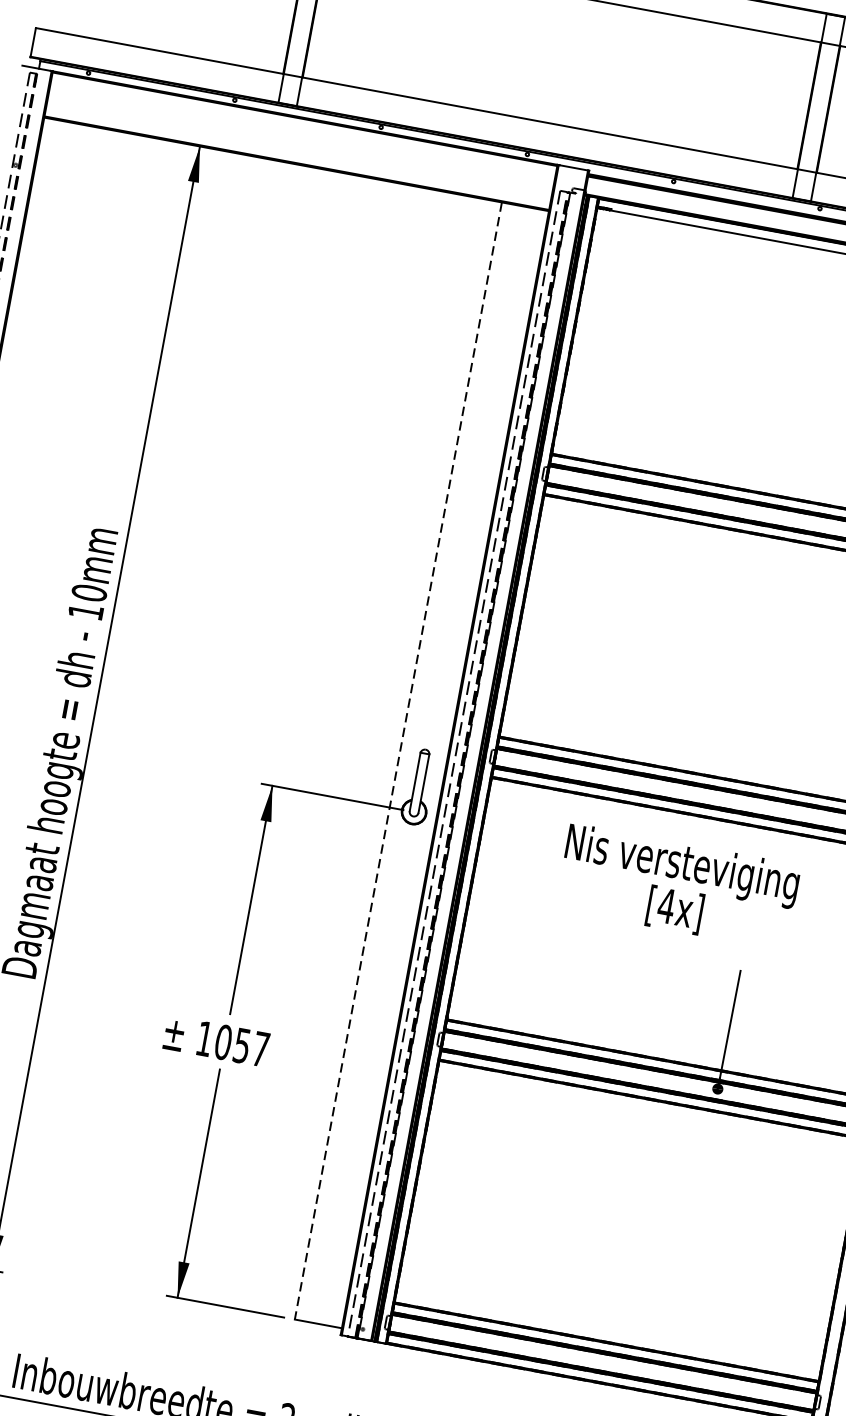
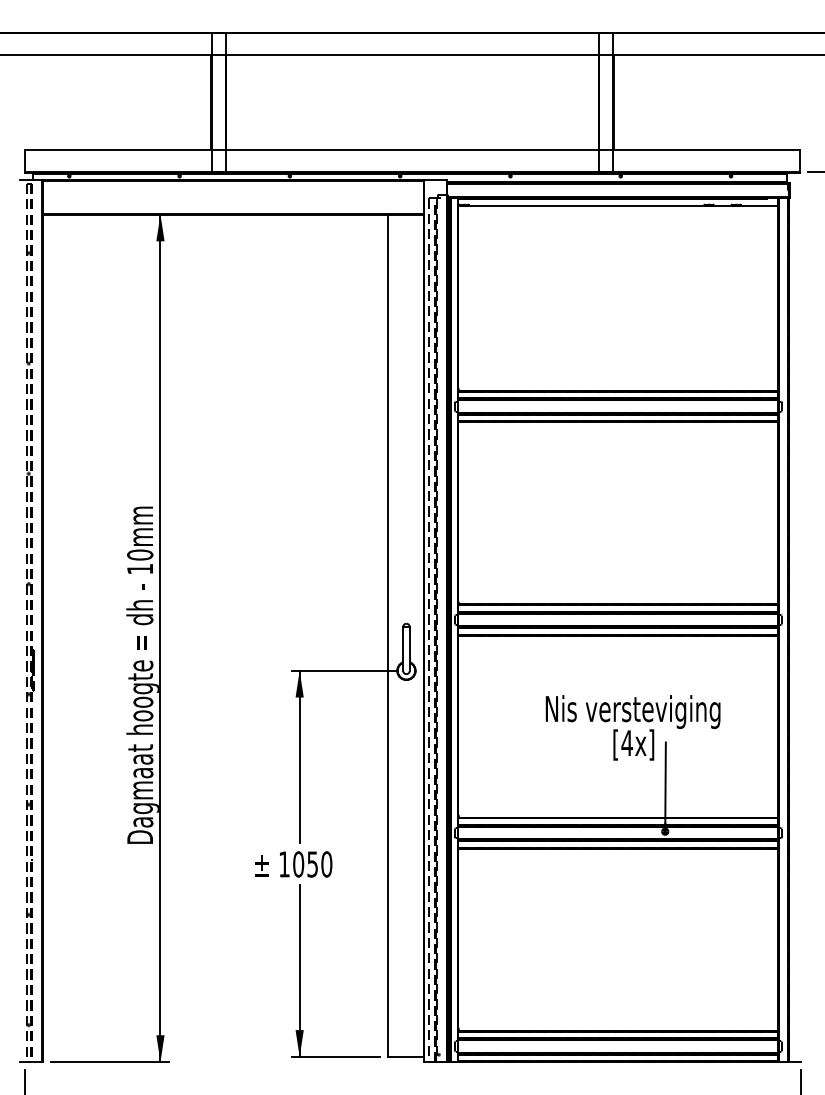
line: (398, 762) -> (388, 636), dashed -> solid
text: (677, 886) -> (632, 727), moved
text: (260, 1049) -> (326, 864), 1057 -> 1050

